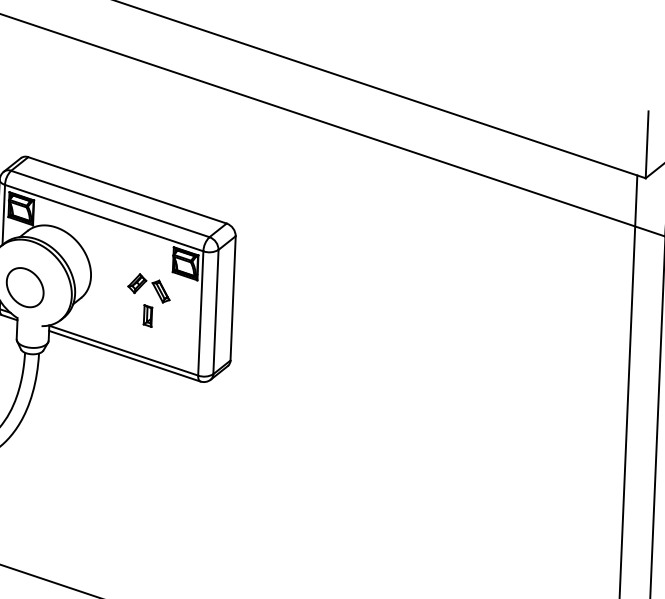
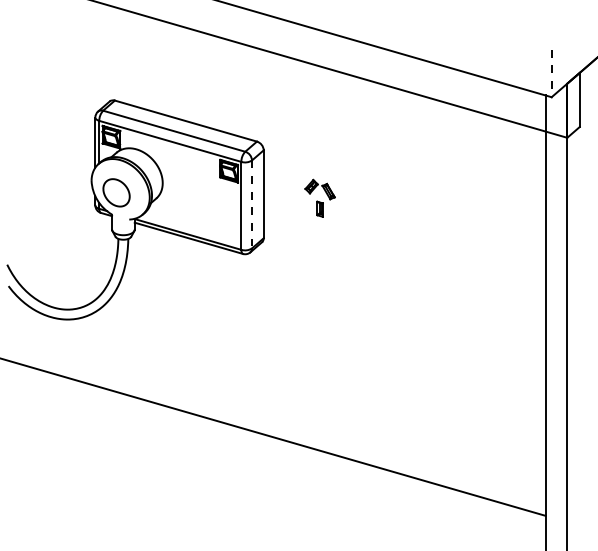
line: (646, 144) -> (551, 73), solid -> dashed
part: (147, 299) -> (319, 197), moved
line: (216, 312) -> (252, 204), solid -> dashed

